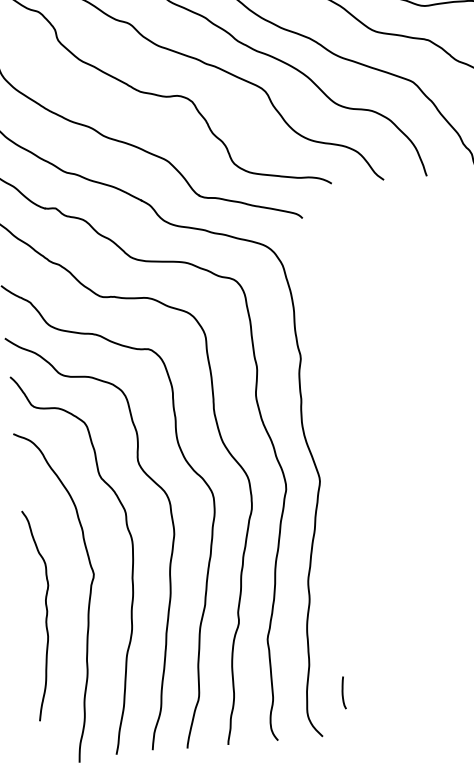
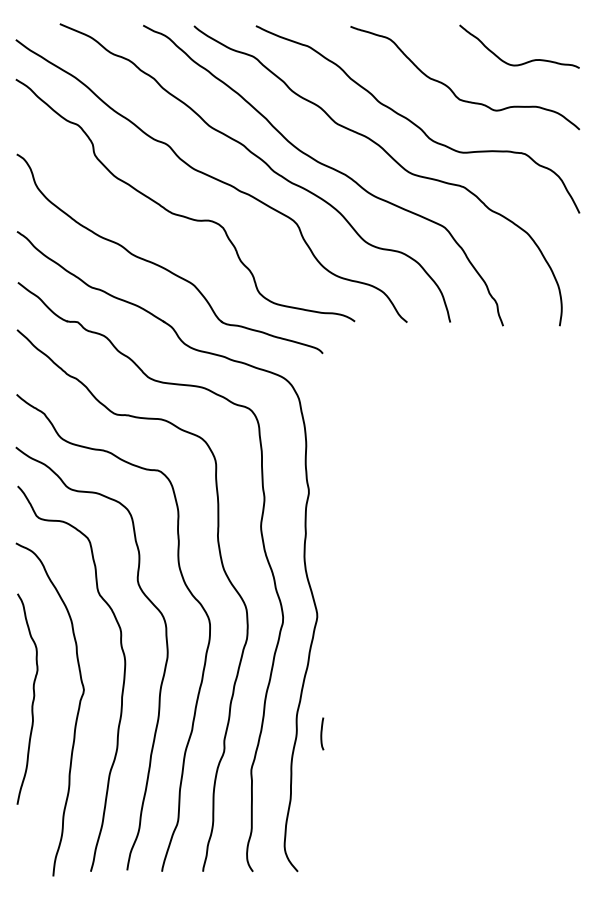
curve: (45, 615) -> (32, 699), moved
curve: (343, 692) -> (322, 733), moved

